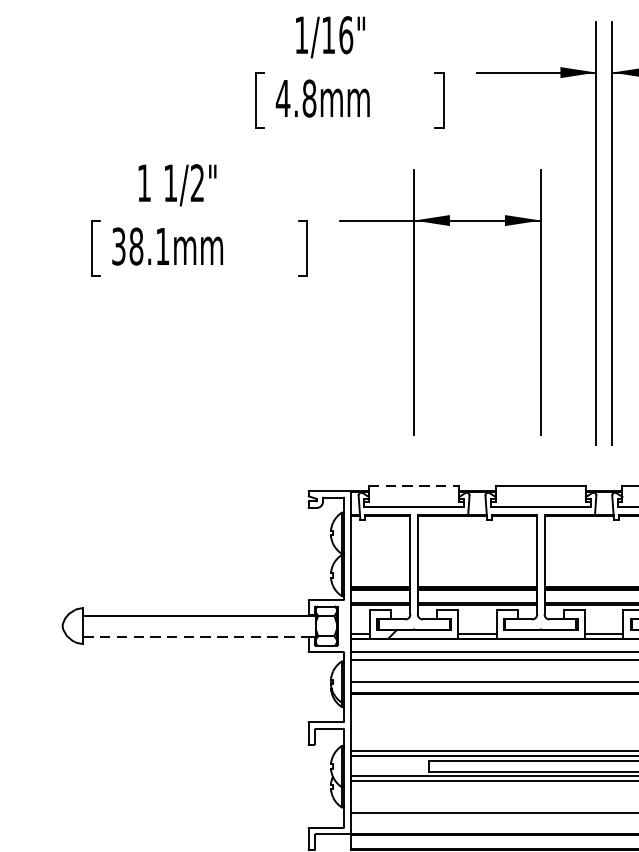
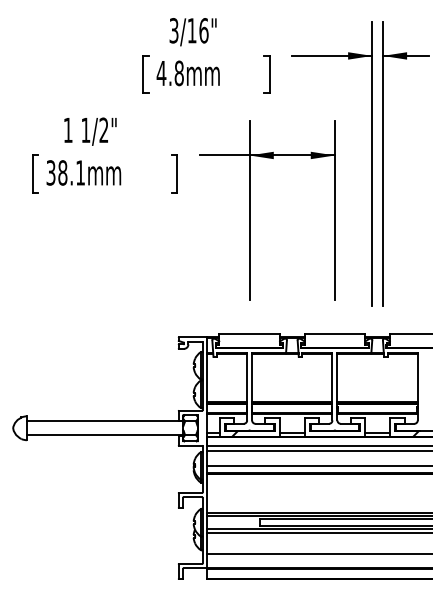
text: (300, 34) -> (173, 30), 1/16" -> 3/16"
line: (415, 485) -> (250, 333), dashed -> solid
line: (199, 636) -> (105, 435), dashed -> solid

